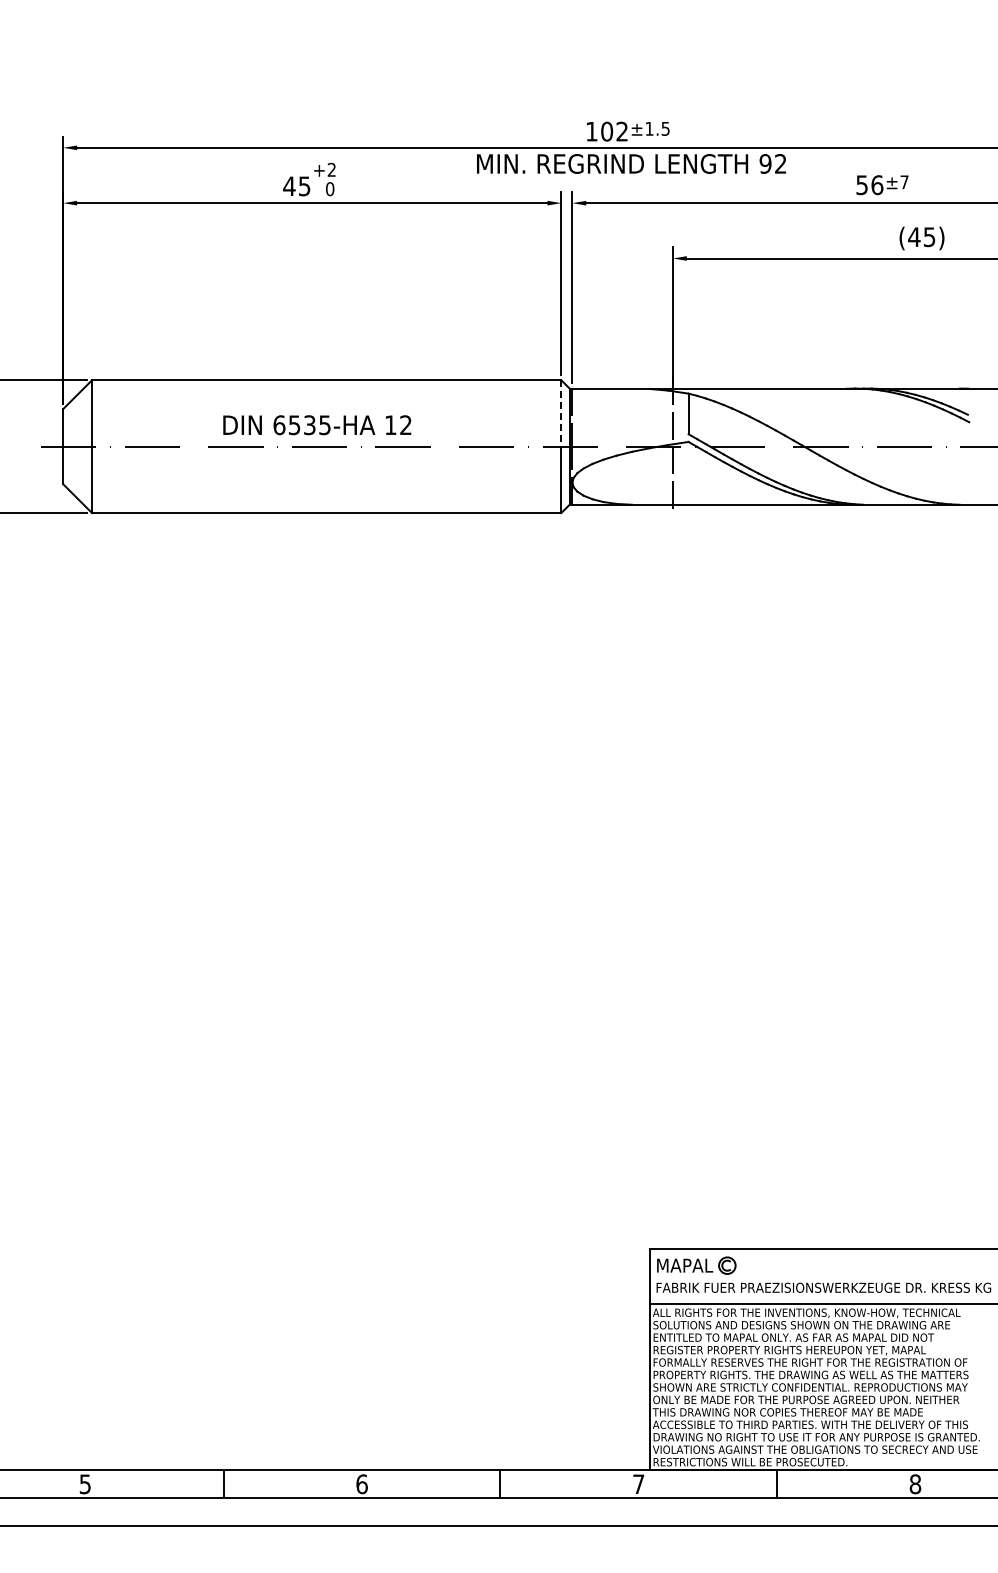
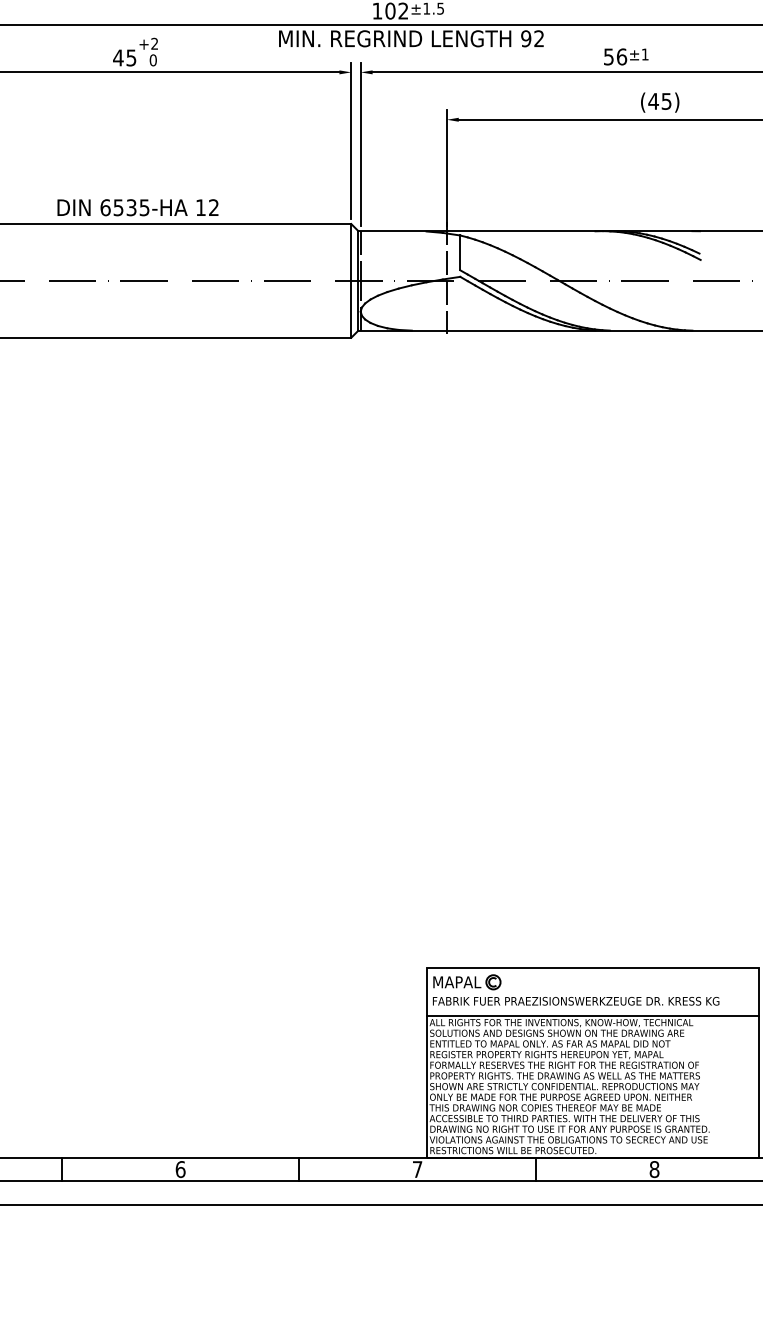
text: (904, 182) -> (645, 54), ±7 -> ±1
line: (561, 413) -> (351, 252), dashed -> solid
text: (317, 425) -> (138, 207), moved

